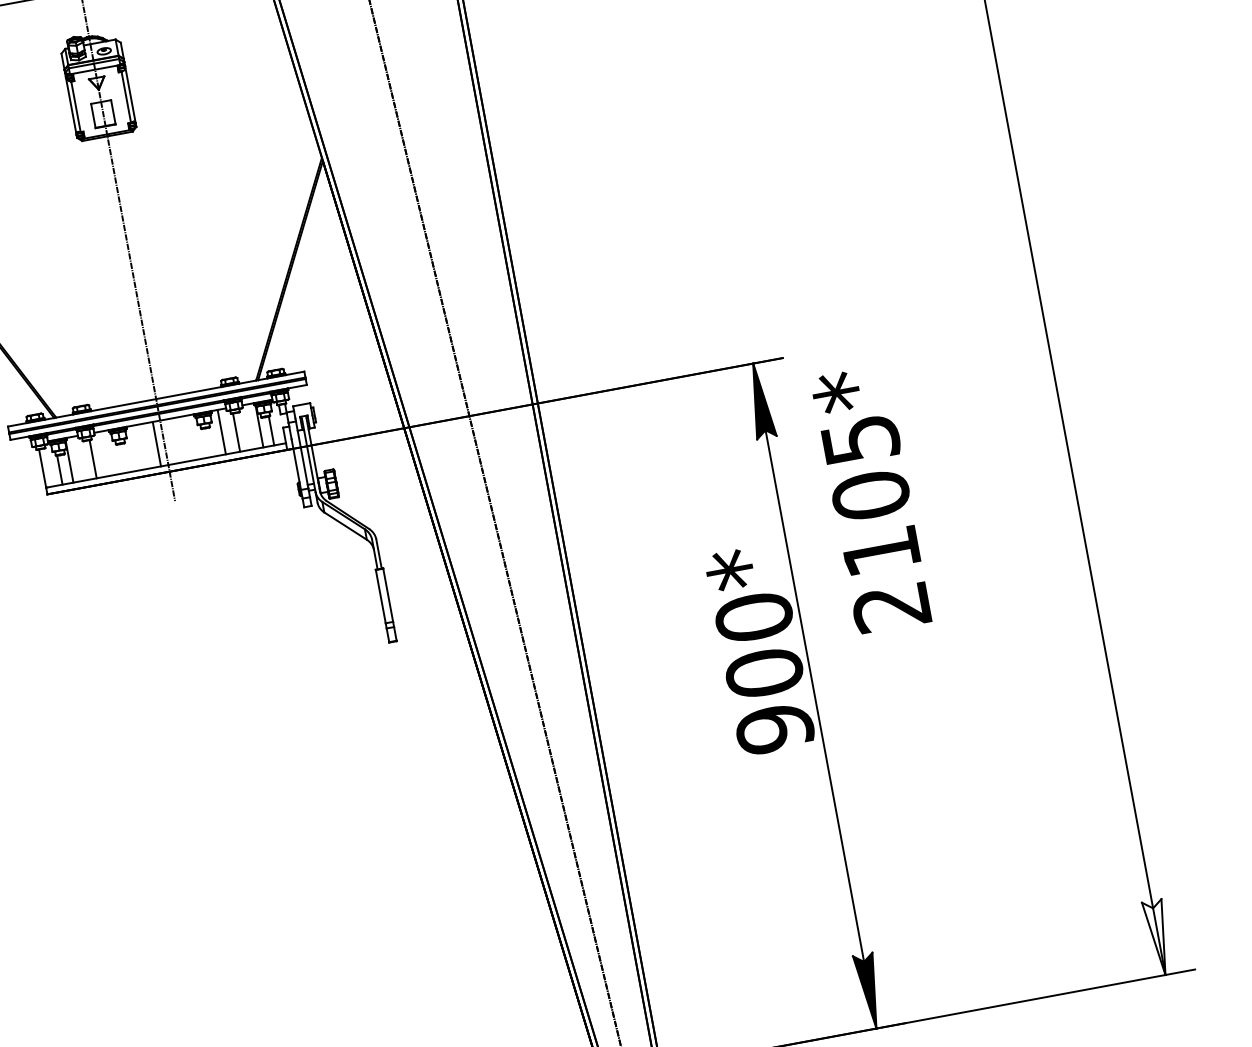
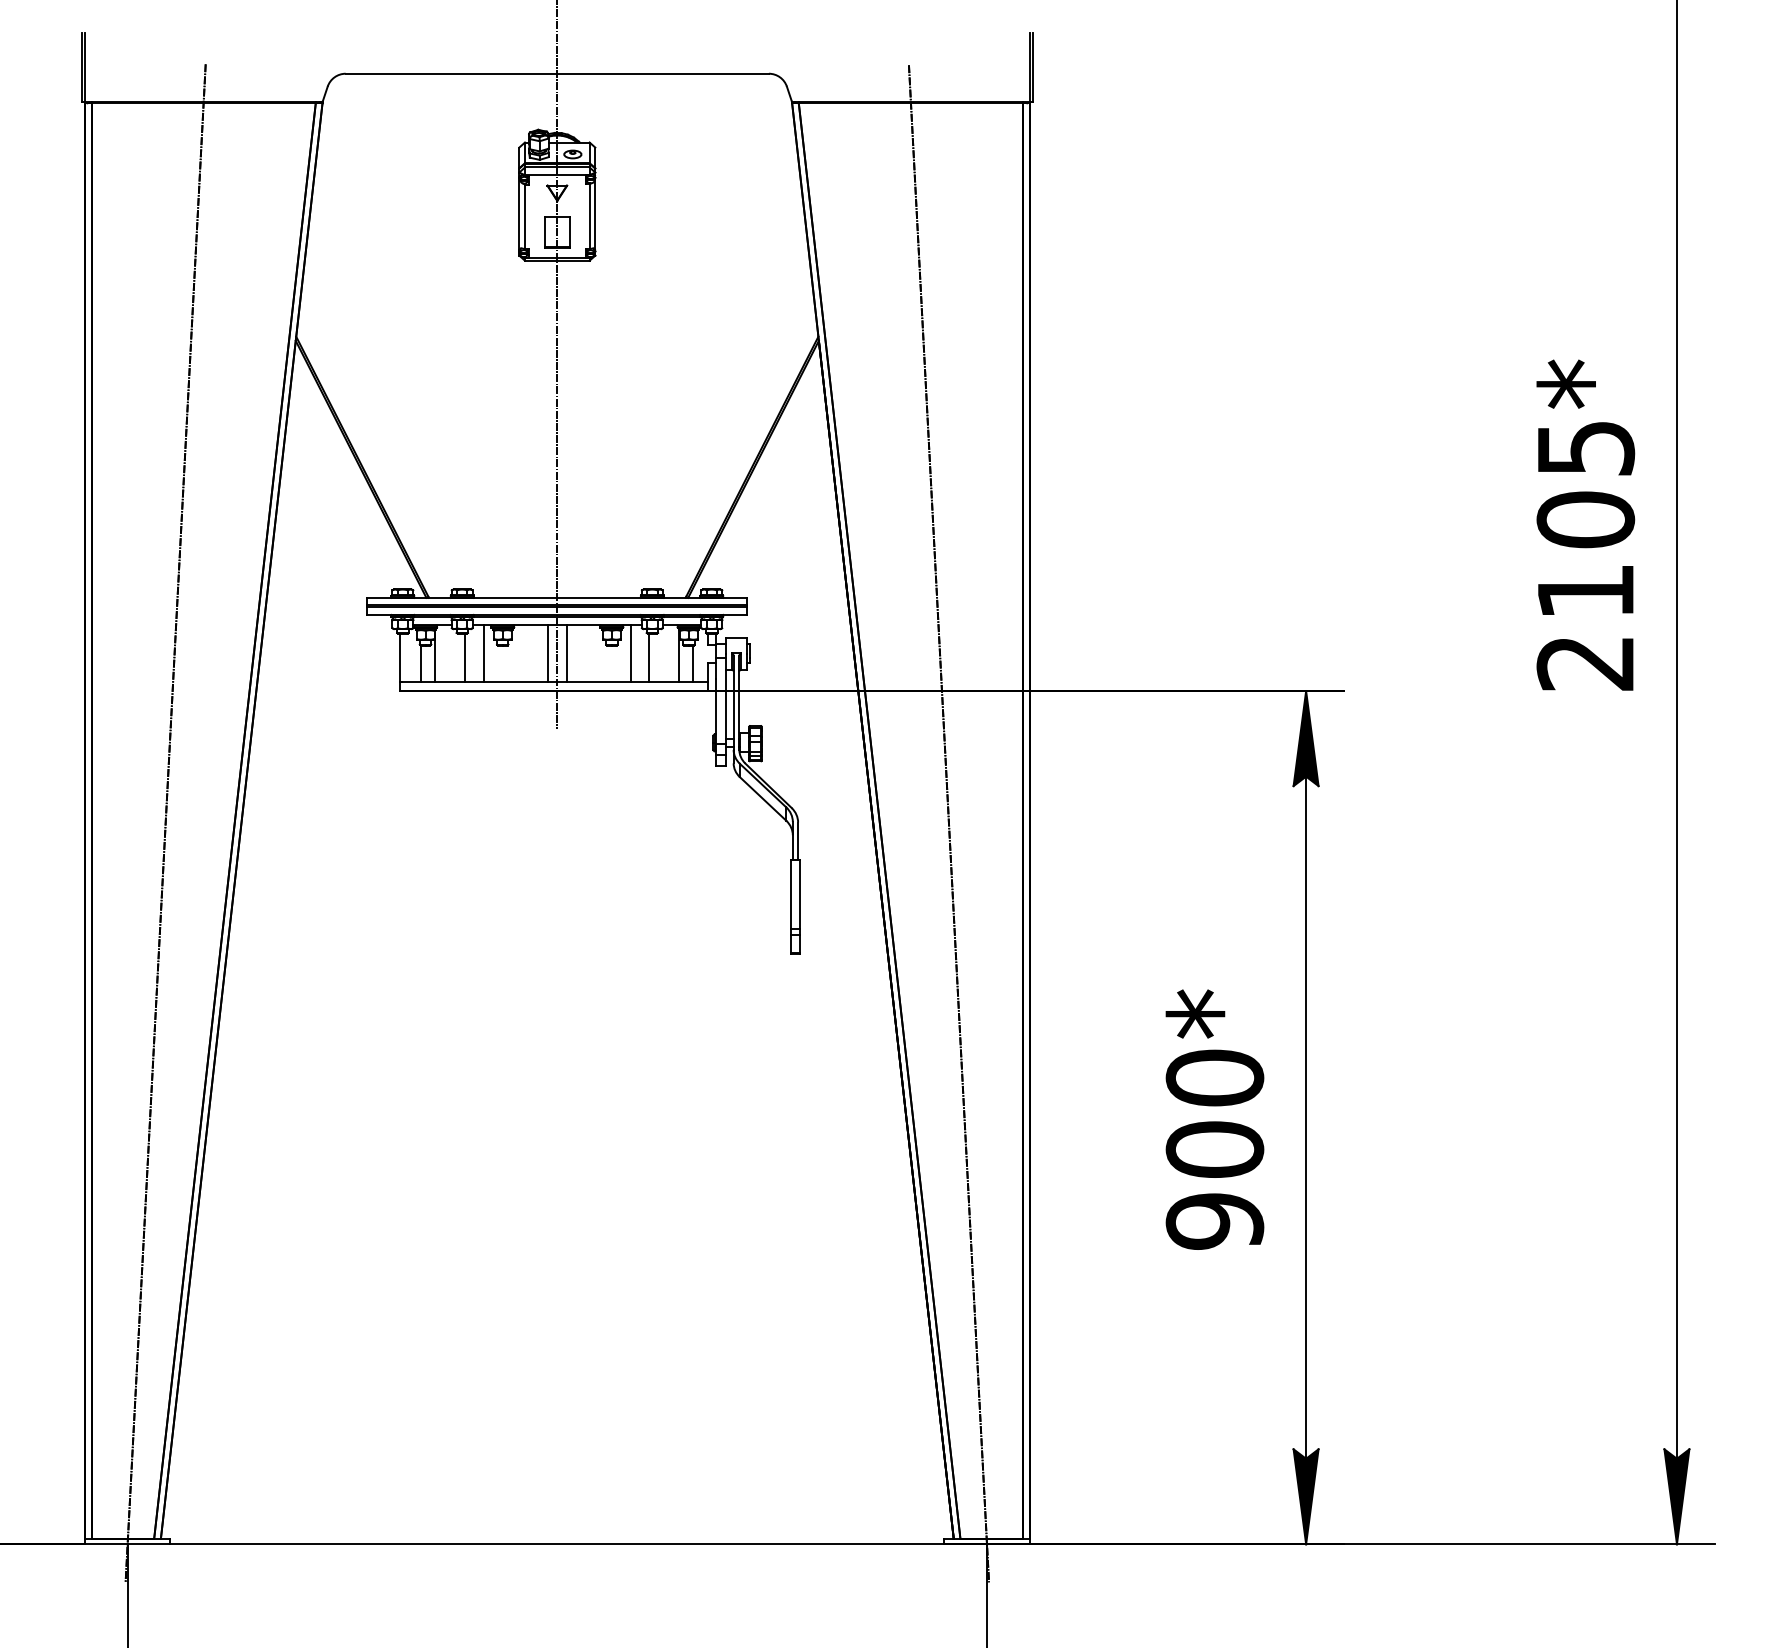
line: (171, 441) -> (566, 653), added
line: (106, 453) -> (483, 653), added
text: (871, 499) -> (1585, 524), moved
text: (759, 649) -> (1214, 1119), moved
fill: (1158, 937) -> (1676, 1496), added

